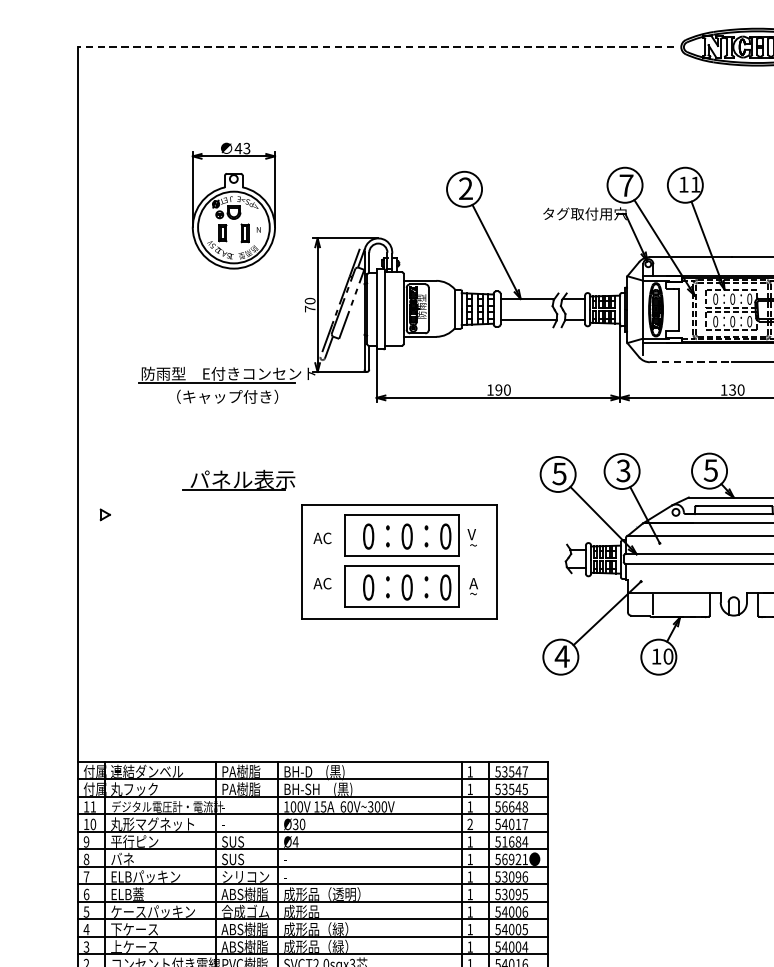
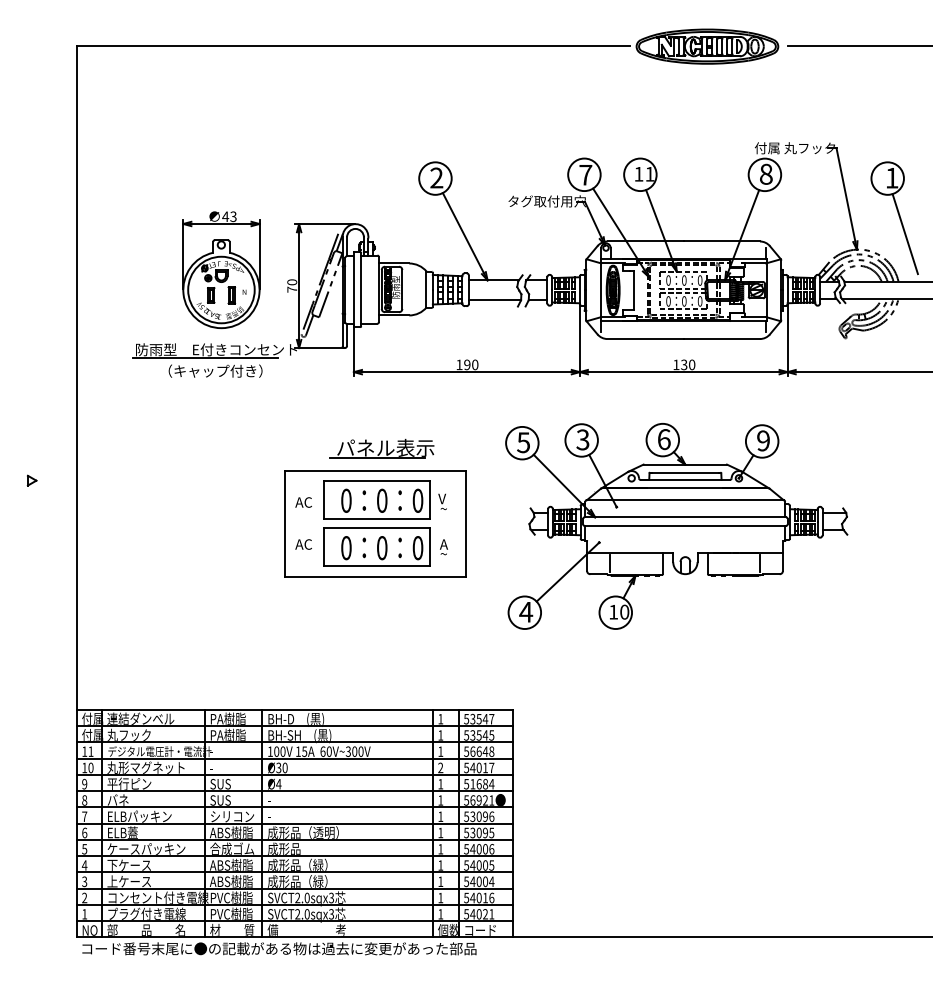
line: (376, 46) -> (353, 46), dashed -> solid
part: (233, 206) -> (221, 270), moved
line: (691, 362) -> (646, 339), dashed -> solid
text: (710, 470) -> (663, 439), 5 -> 6
part: (238, 480) -> (381, 448), moved
part: (104, 514) -> (31, 480), moved

